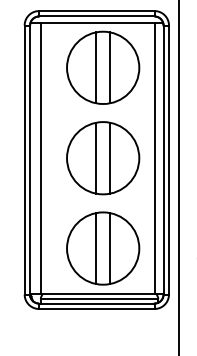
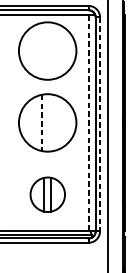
line: (95, 67) -> (41, 50), removed
line: (110, 67) -> (53, 50), removed
line: (110, 157) -> (53, 122), removed
line: (95, 158) -> (41, 123), solid -> dashed
line: (154, 158) -> (88, 123), solid -> dashed
line: (168, 160) -> (99, 124), solid -> dashed
part: (103, 248) -> (47, 194), size x0.6

